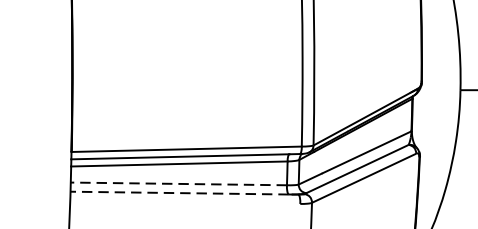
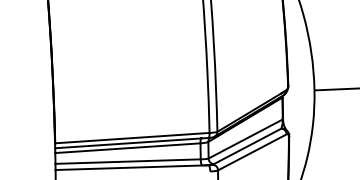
line: (179, 183) -> (128, 161), dashed -> solid
line: (179, 192) -> (128, 167), dashed -> solid

